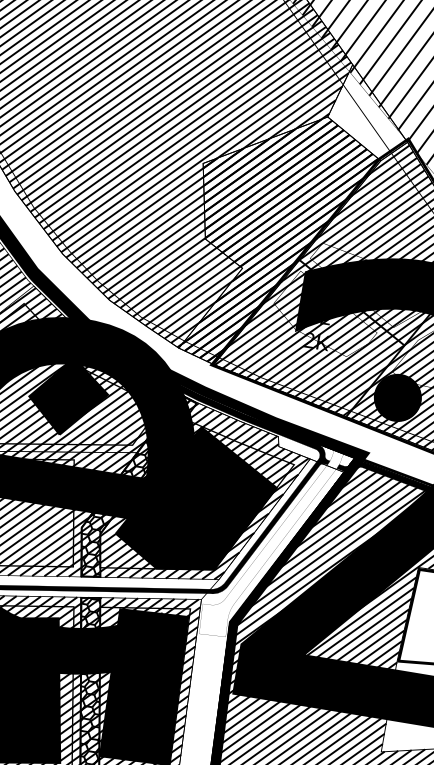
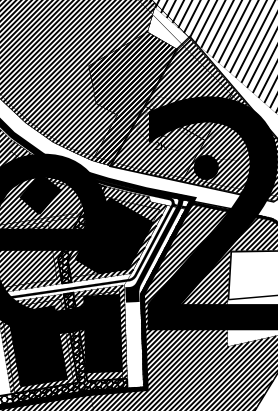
fill: (277, 537) -> (157, 247), added

